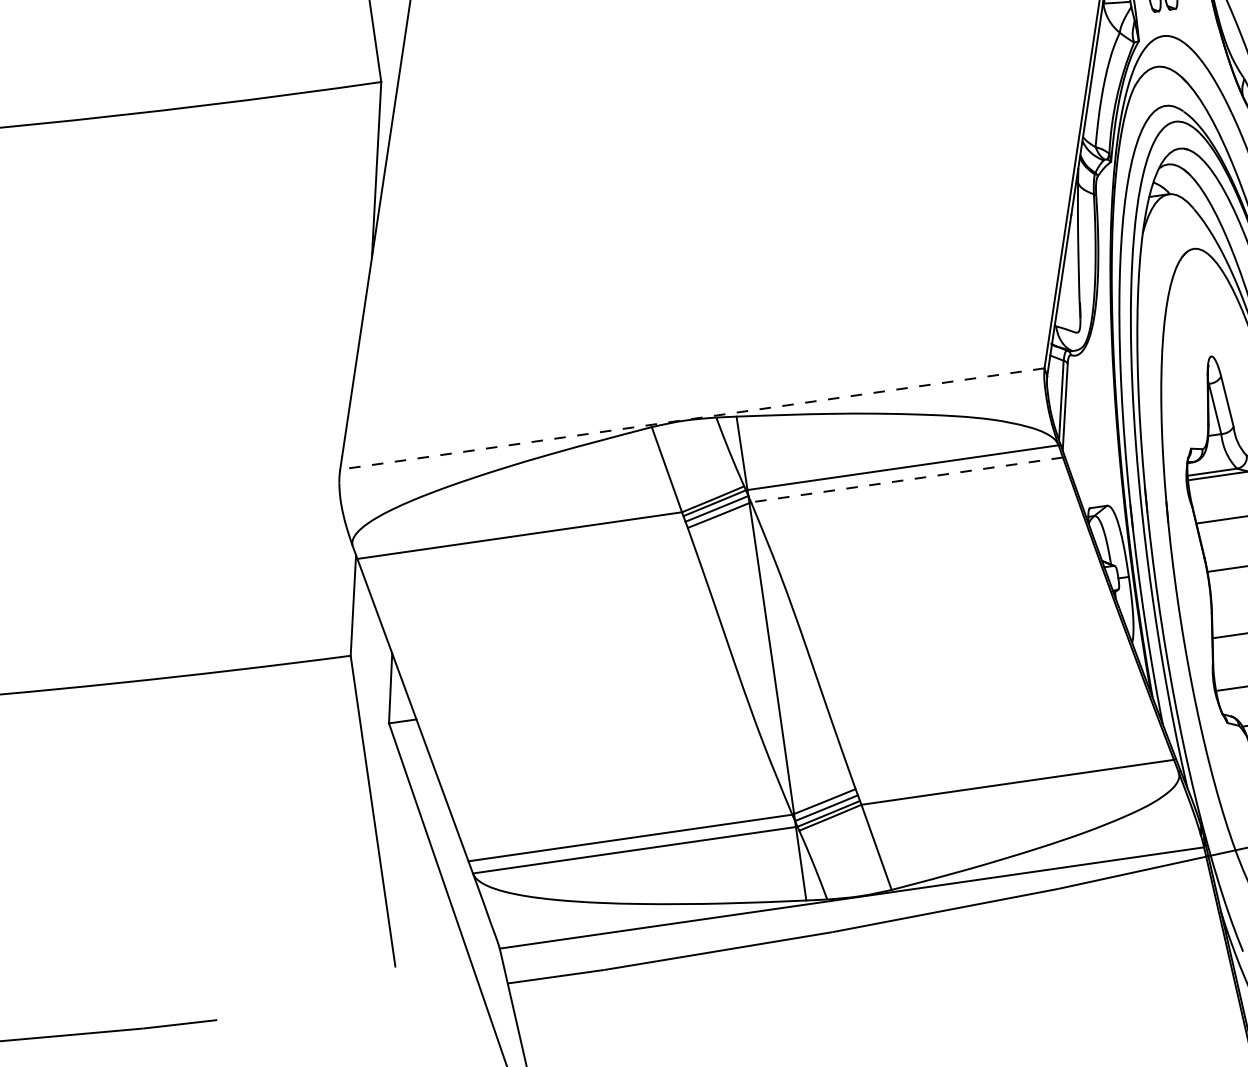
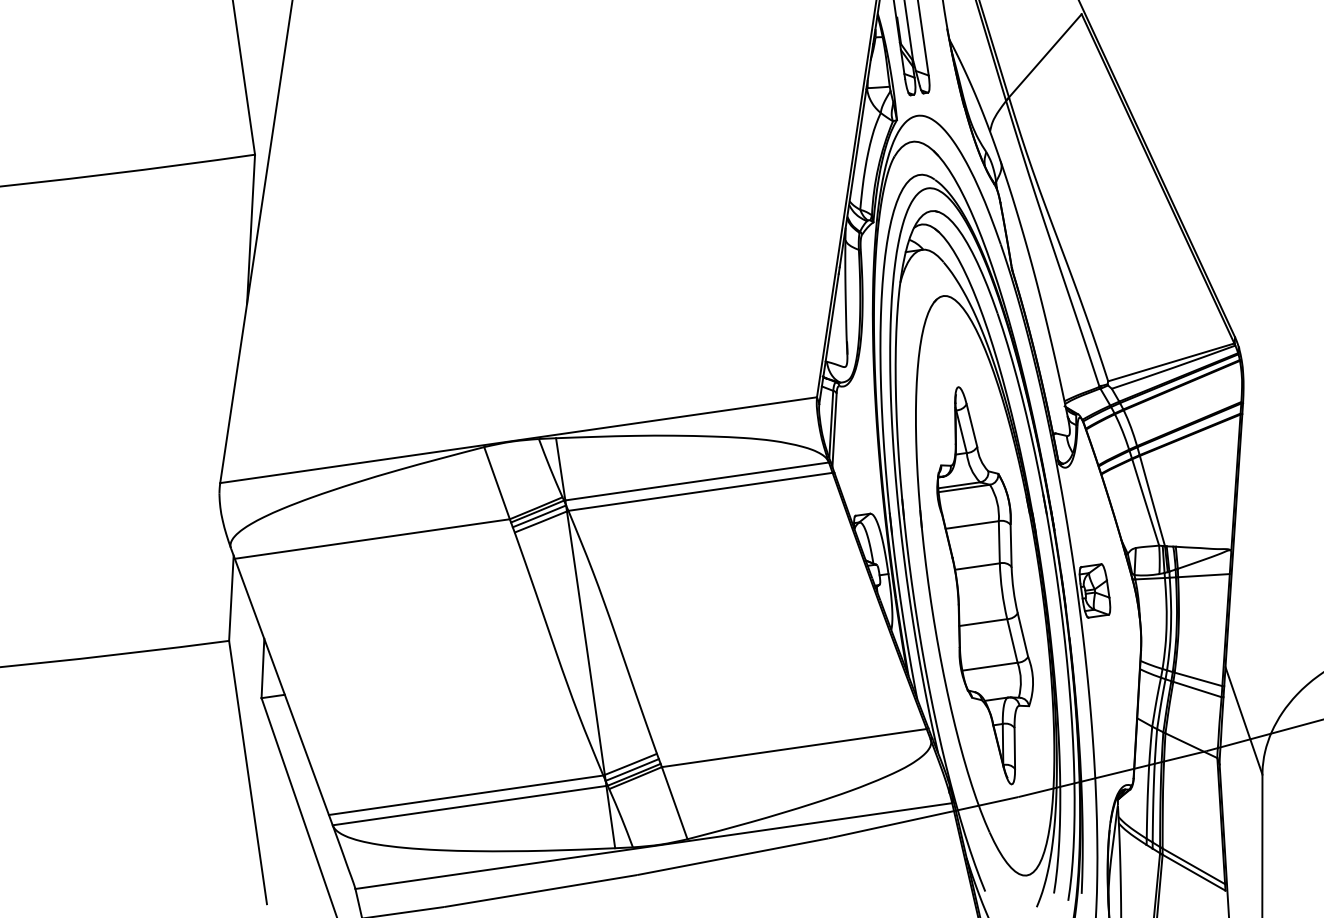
line: (692, 419) -> (518, 440), dashed -> solid
line: (907, 479) -> (700, 491), dashed -> solid

